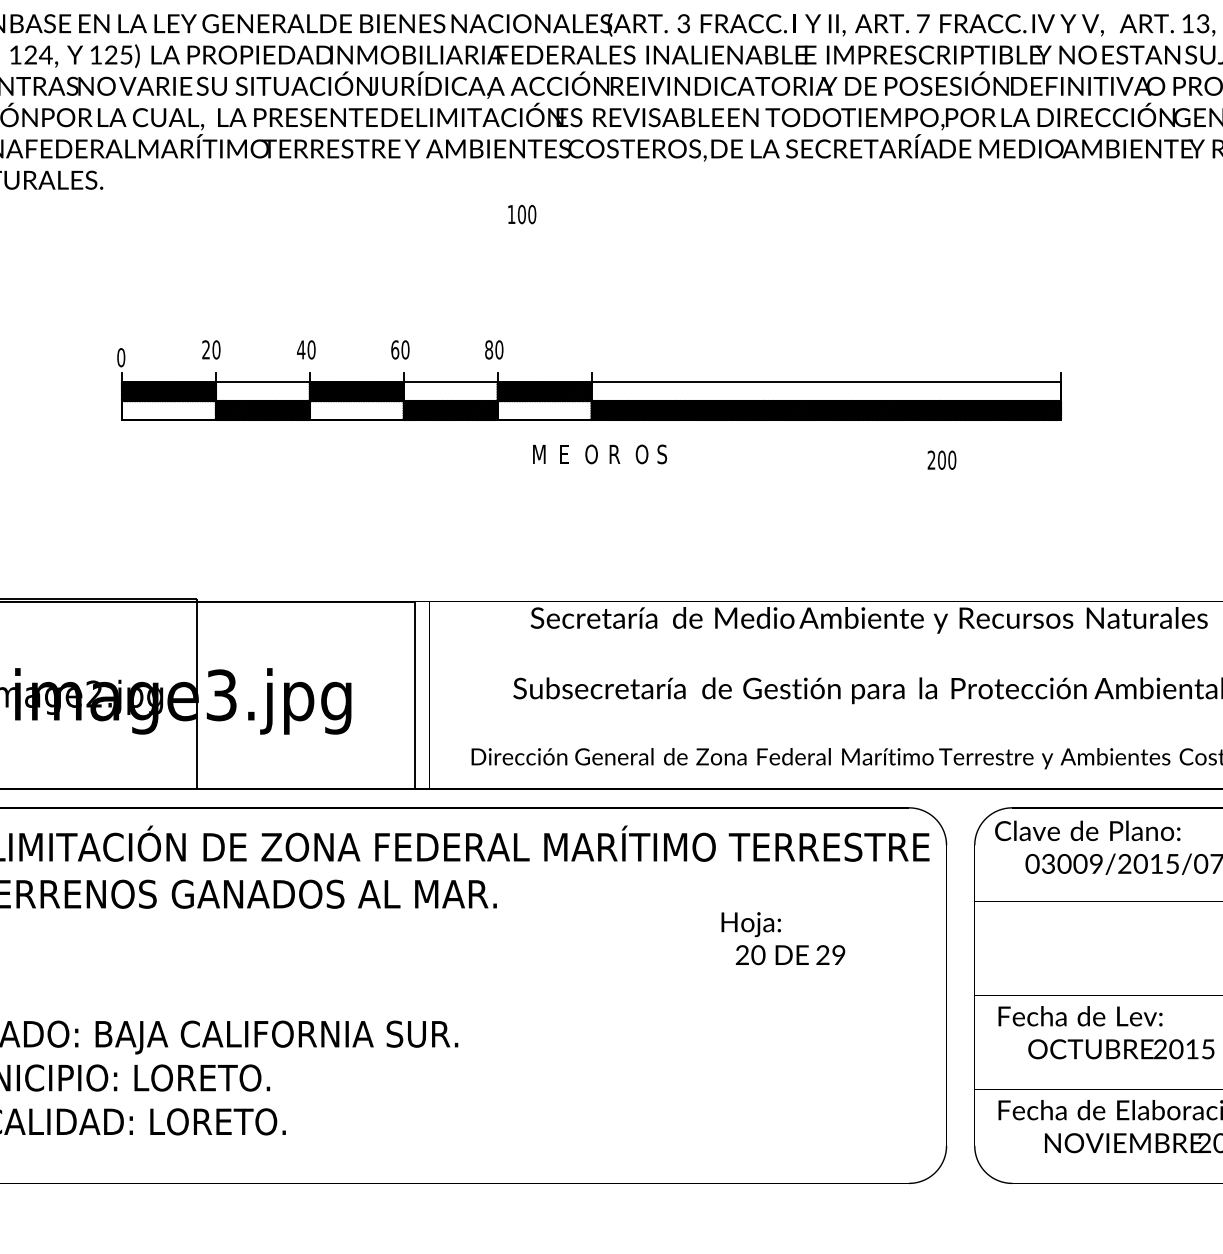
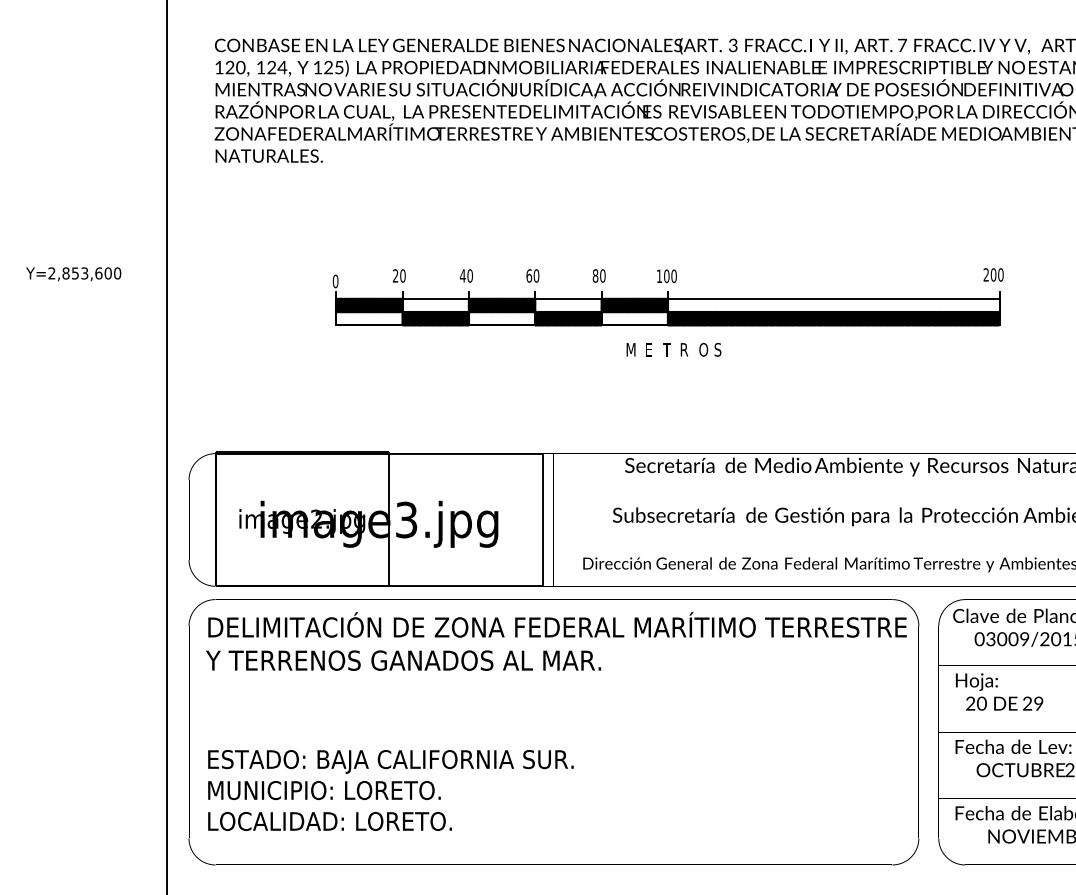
text: (521, 214) -> (666, 276), moved
text: (590, 453) -> (667, 349), O -> T
text: (941, 459) -> (993, 274), moved
text: (783, 937) -> (999, 691), moved

